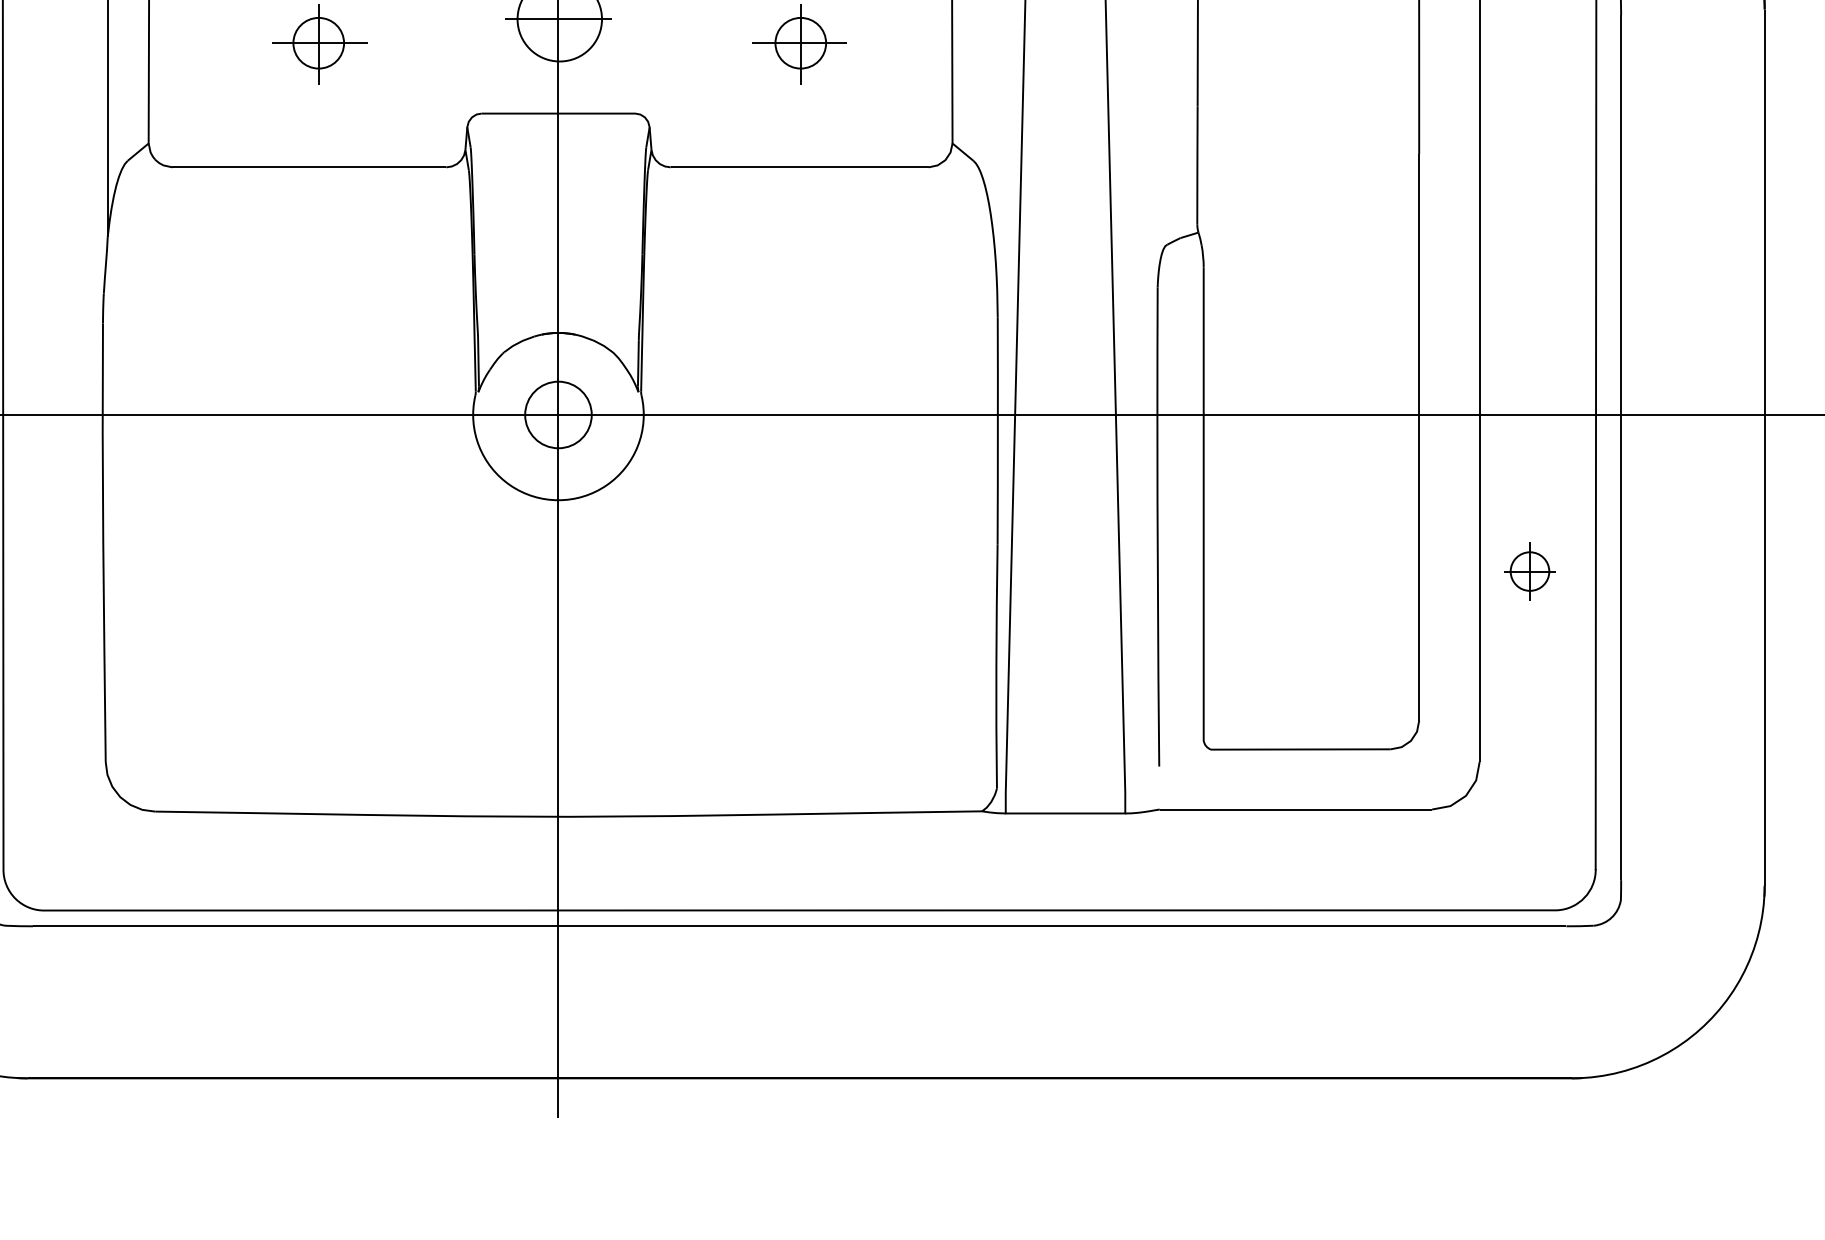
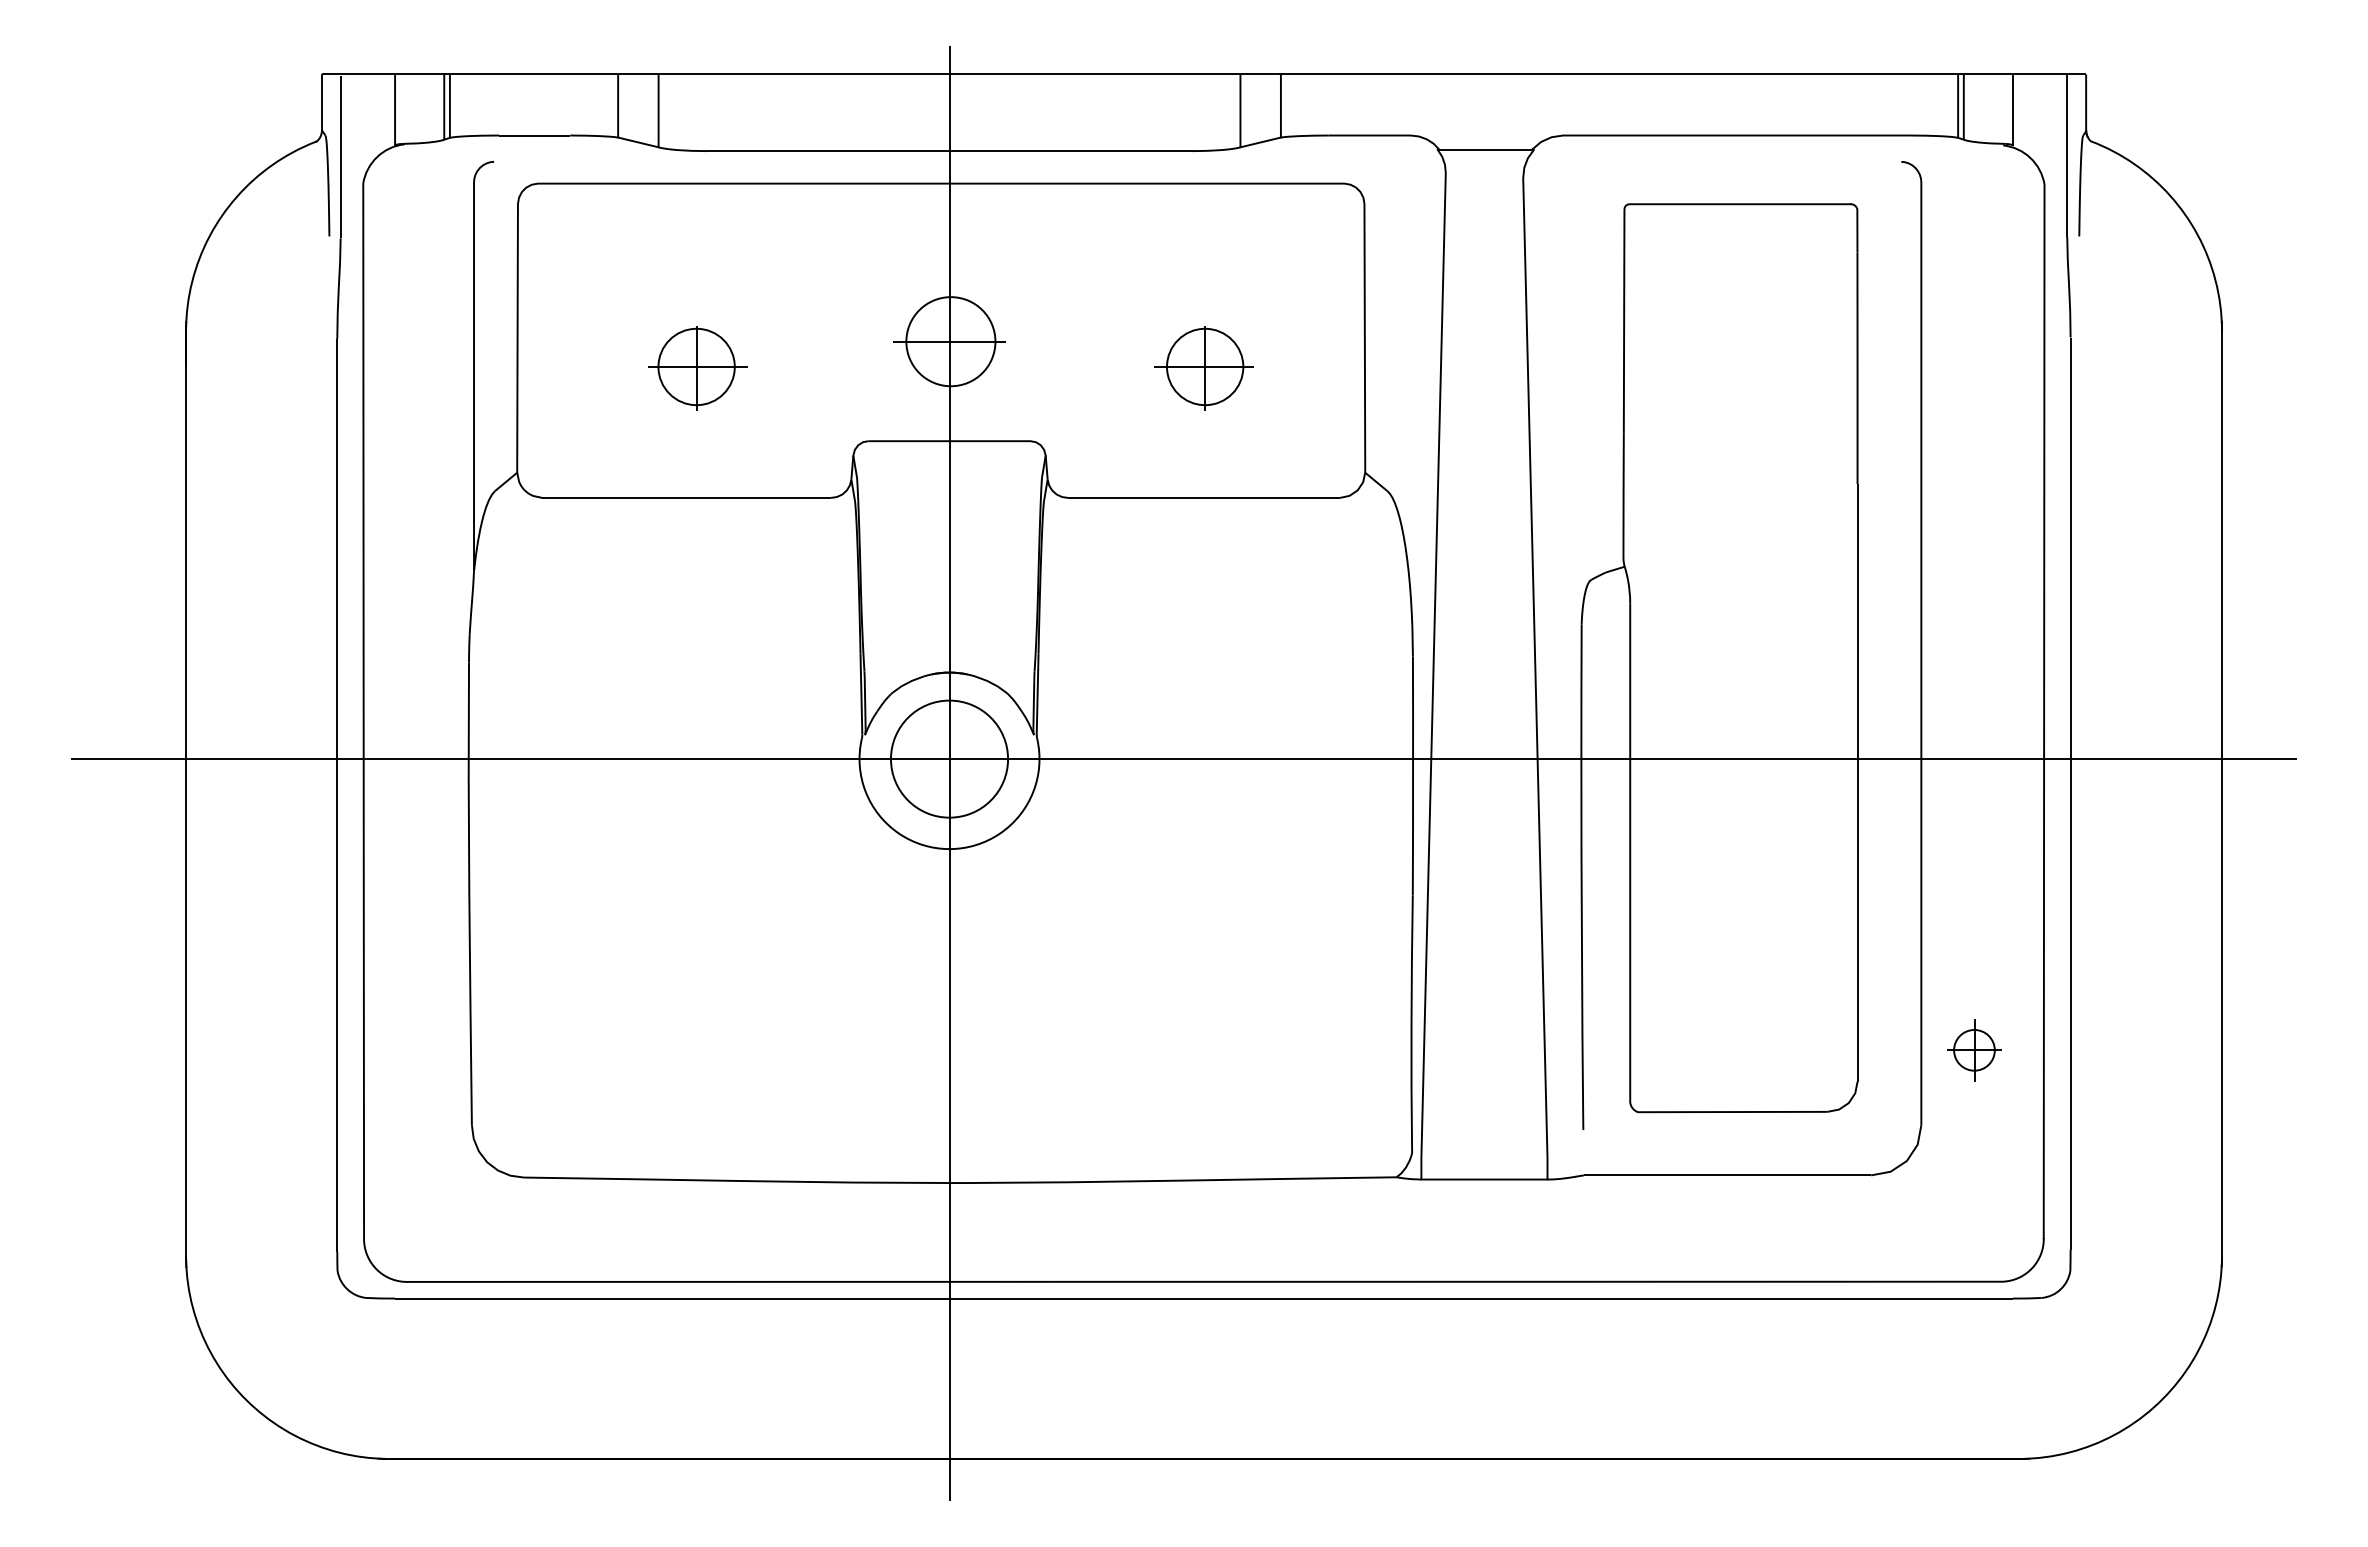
circle: (318, 42) -> (696, 366), size x1.43
circle: (801, 42) -> (1205, 366), size x1.43
circle: (558, 414) -> (949, 758), size x1.67
part: (1530, 571) -> (1974, 1050), moved

